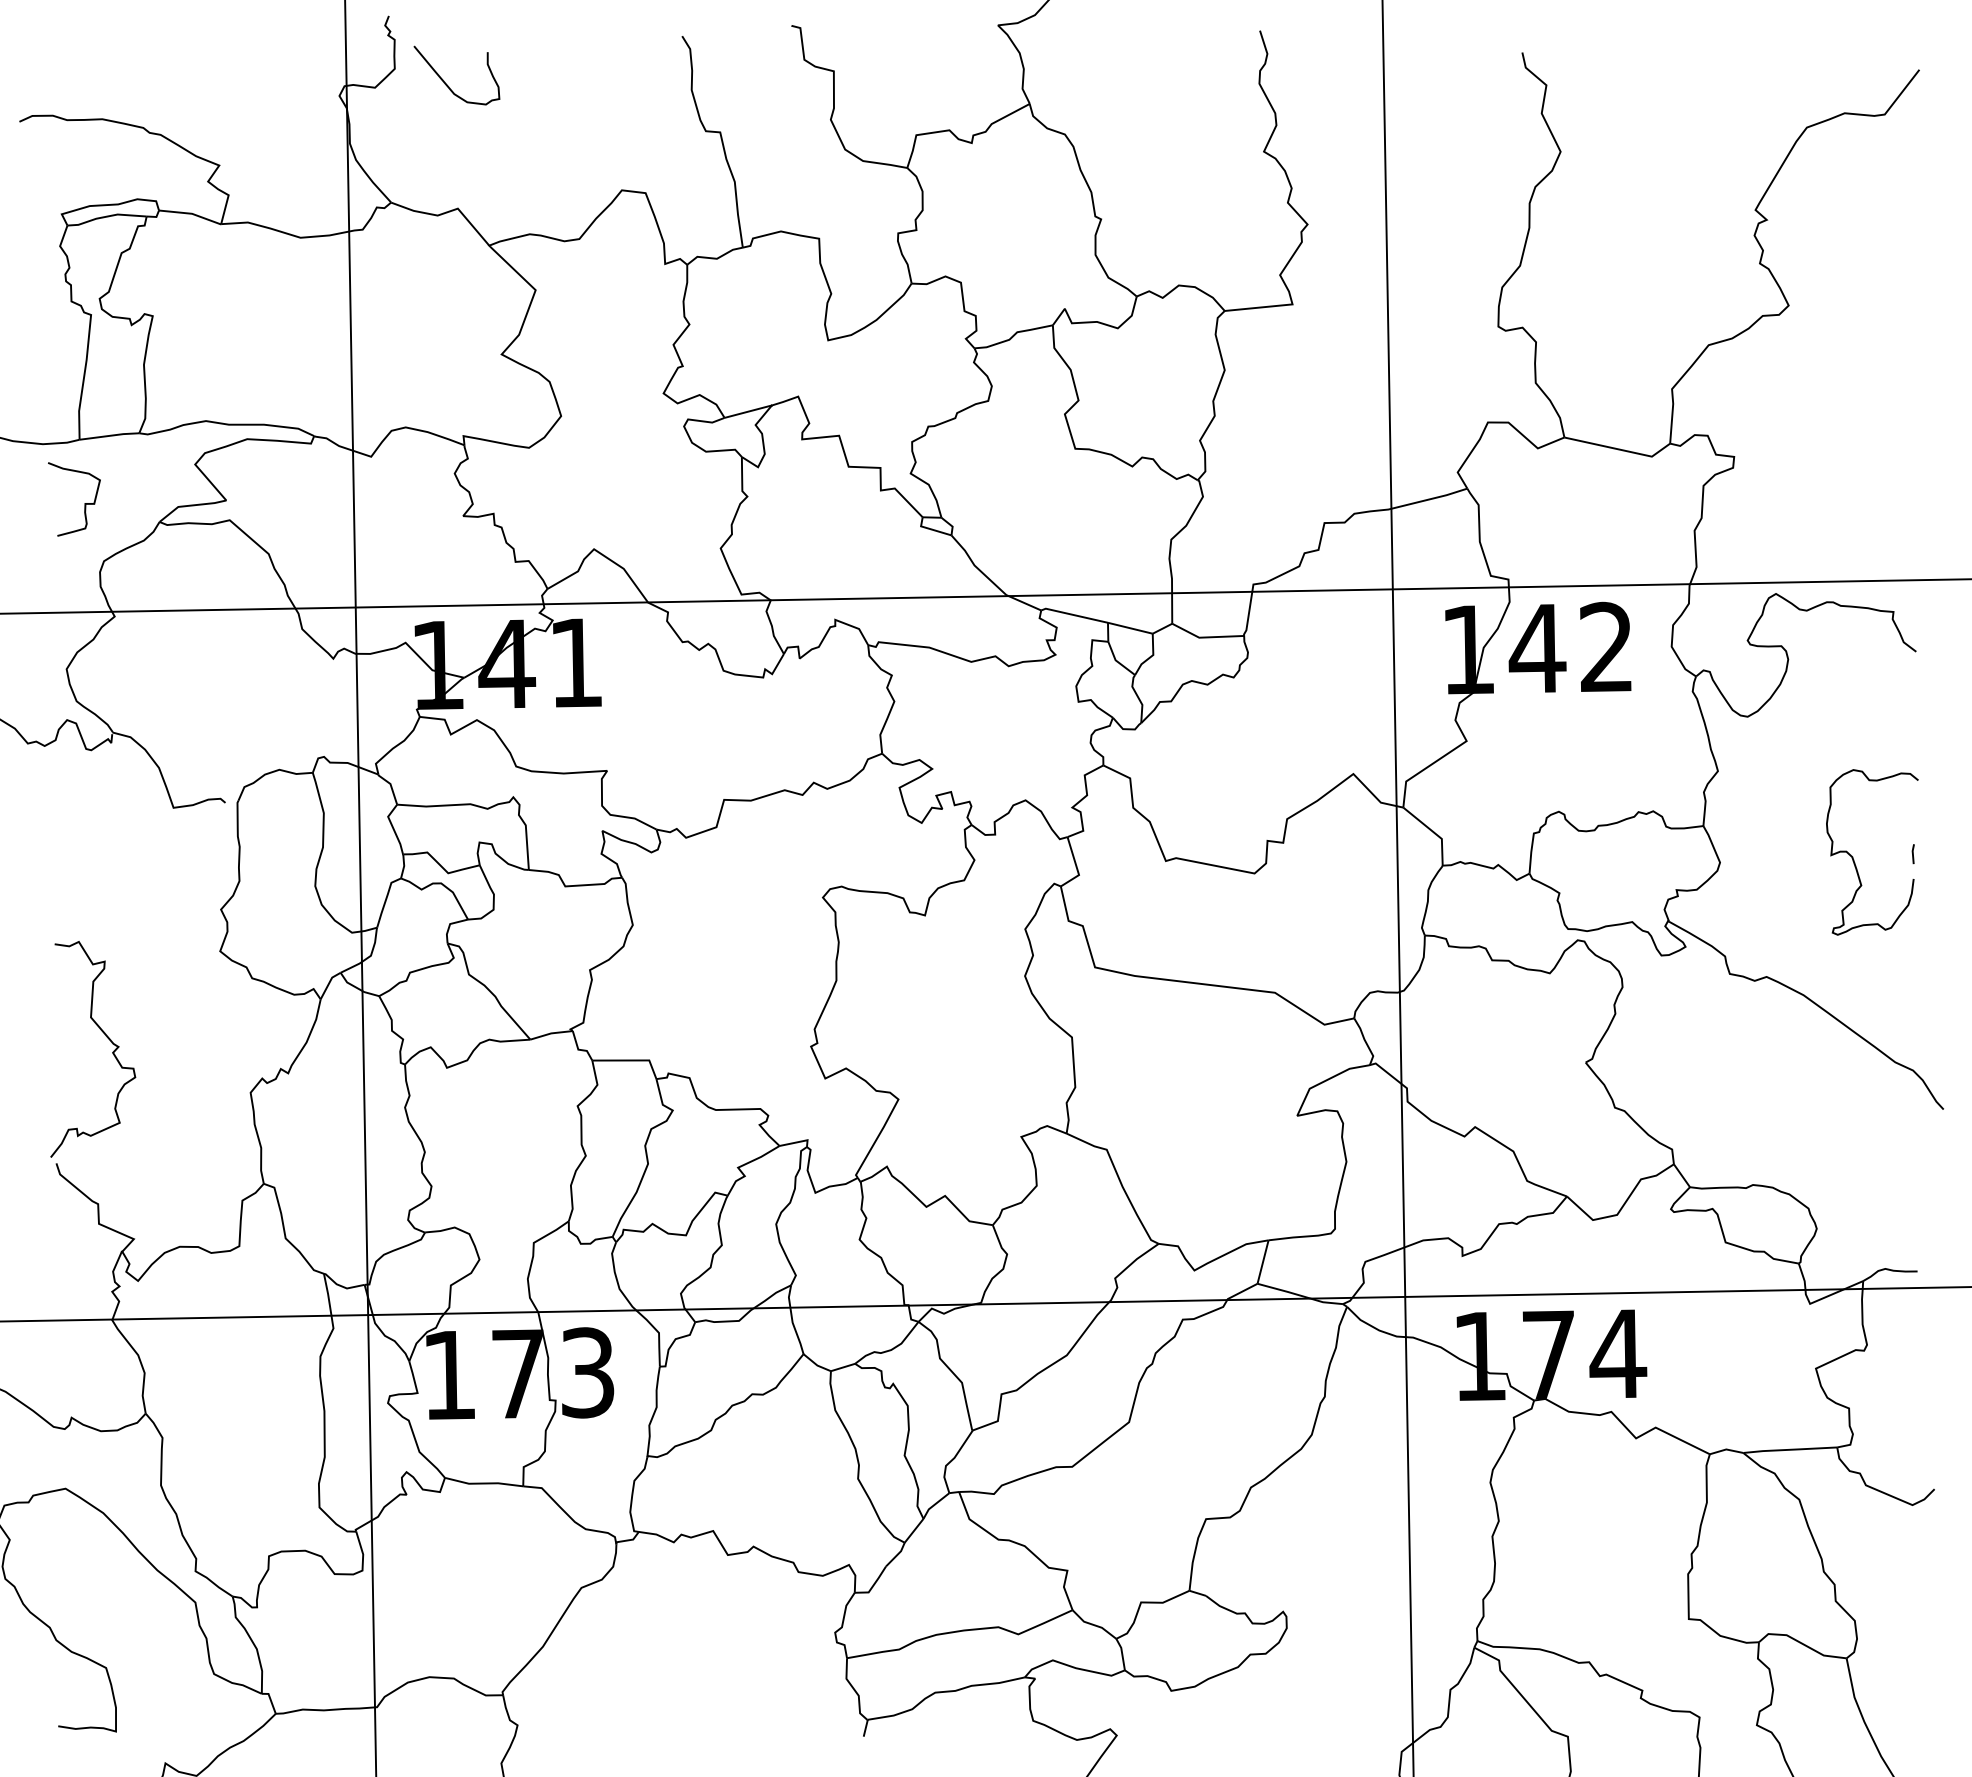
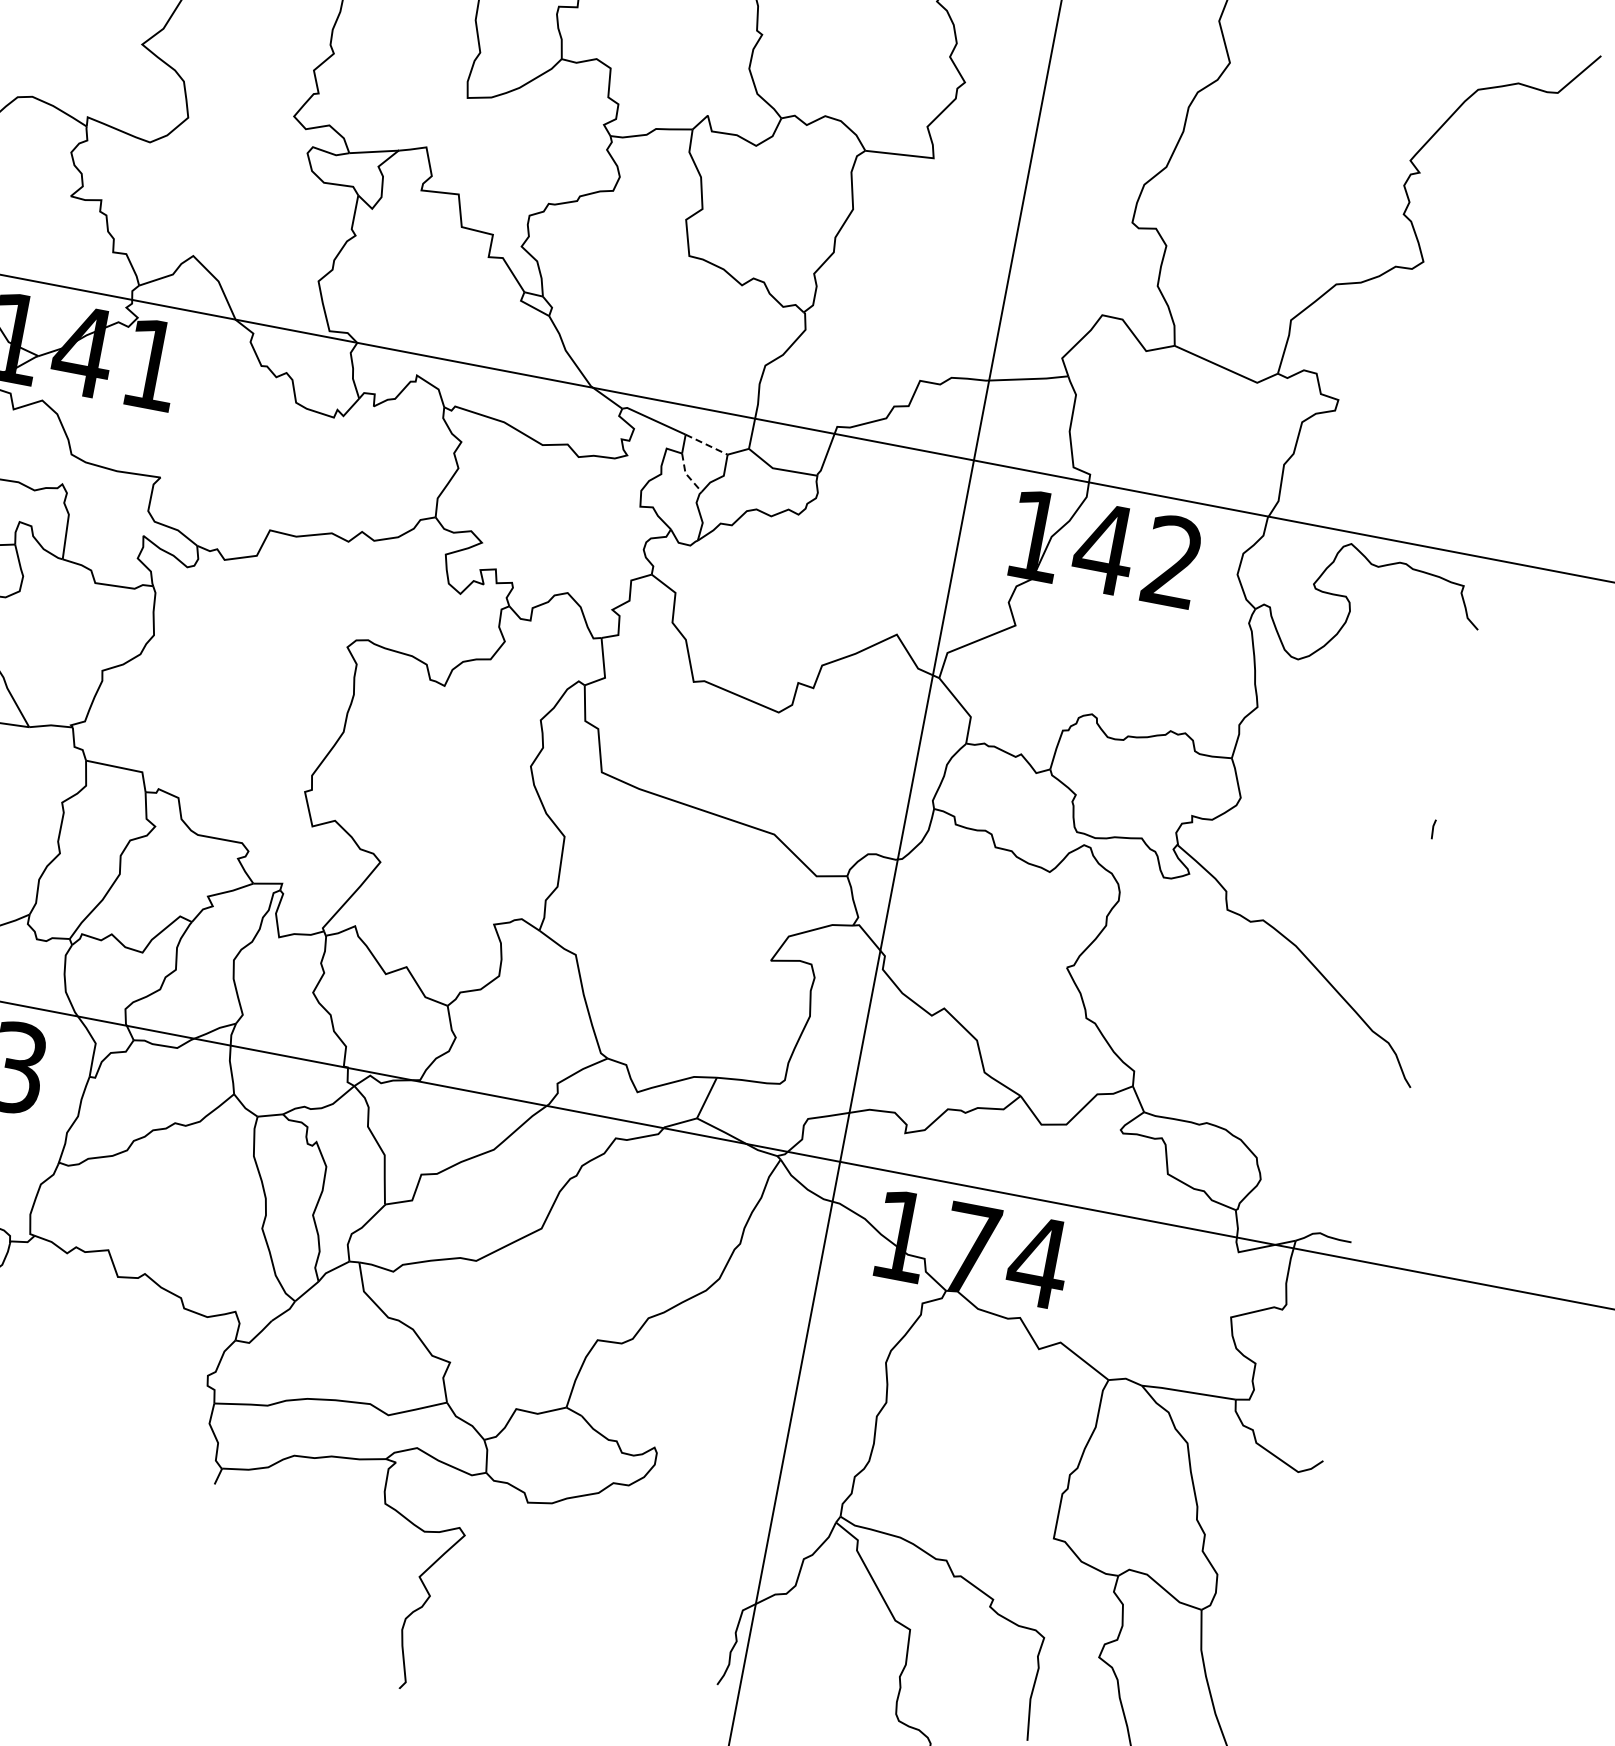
line: (1130, 628) -> (706, 444), solid -> dashed
line: (1117, 661) -> (687, 474), solid -> dashed
curve: (1854, 859) -> (1374, 822), removed

